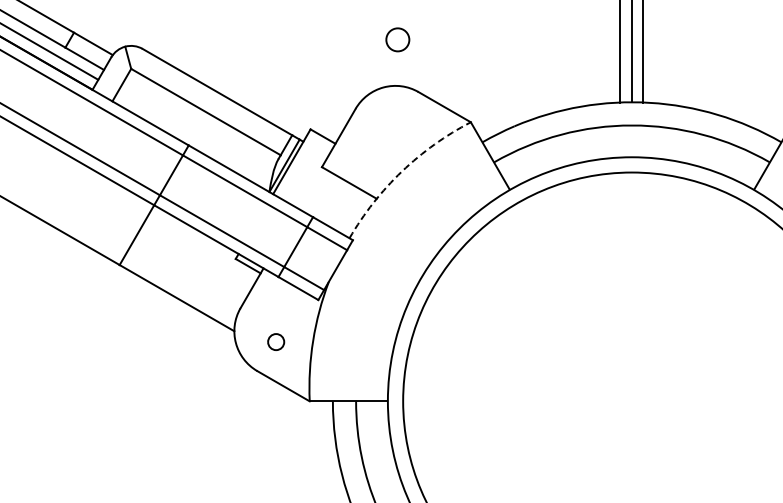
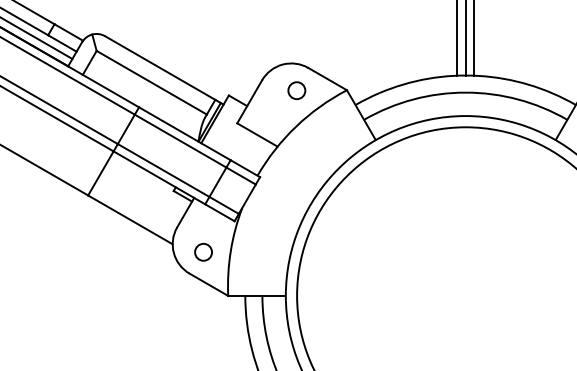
circle: (397, 39) -> (296, 90), moved
arc: (401, 171) -> (295, 126), dashed -> solid
circle: (275, 341) -> (203, 251), size x1.43

